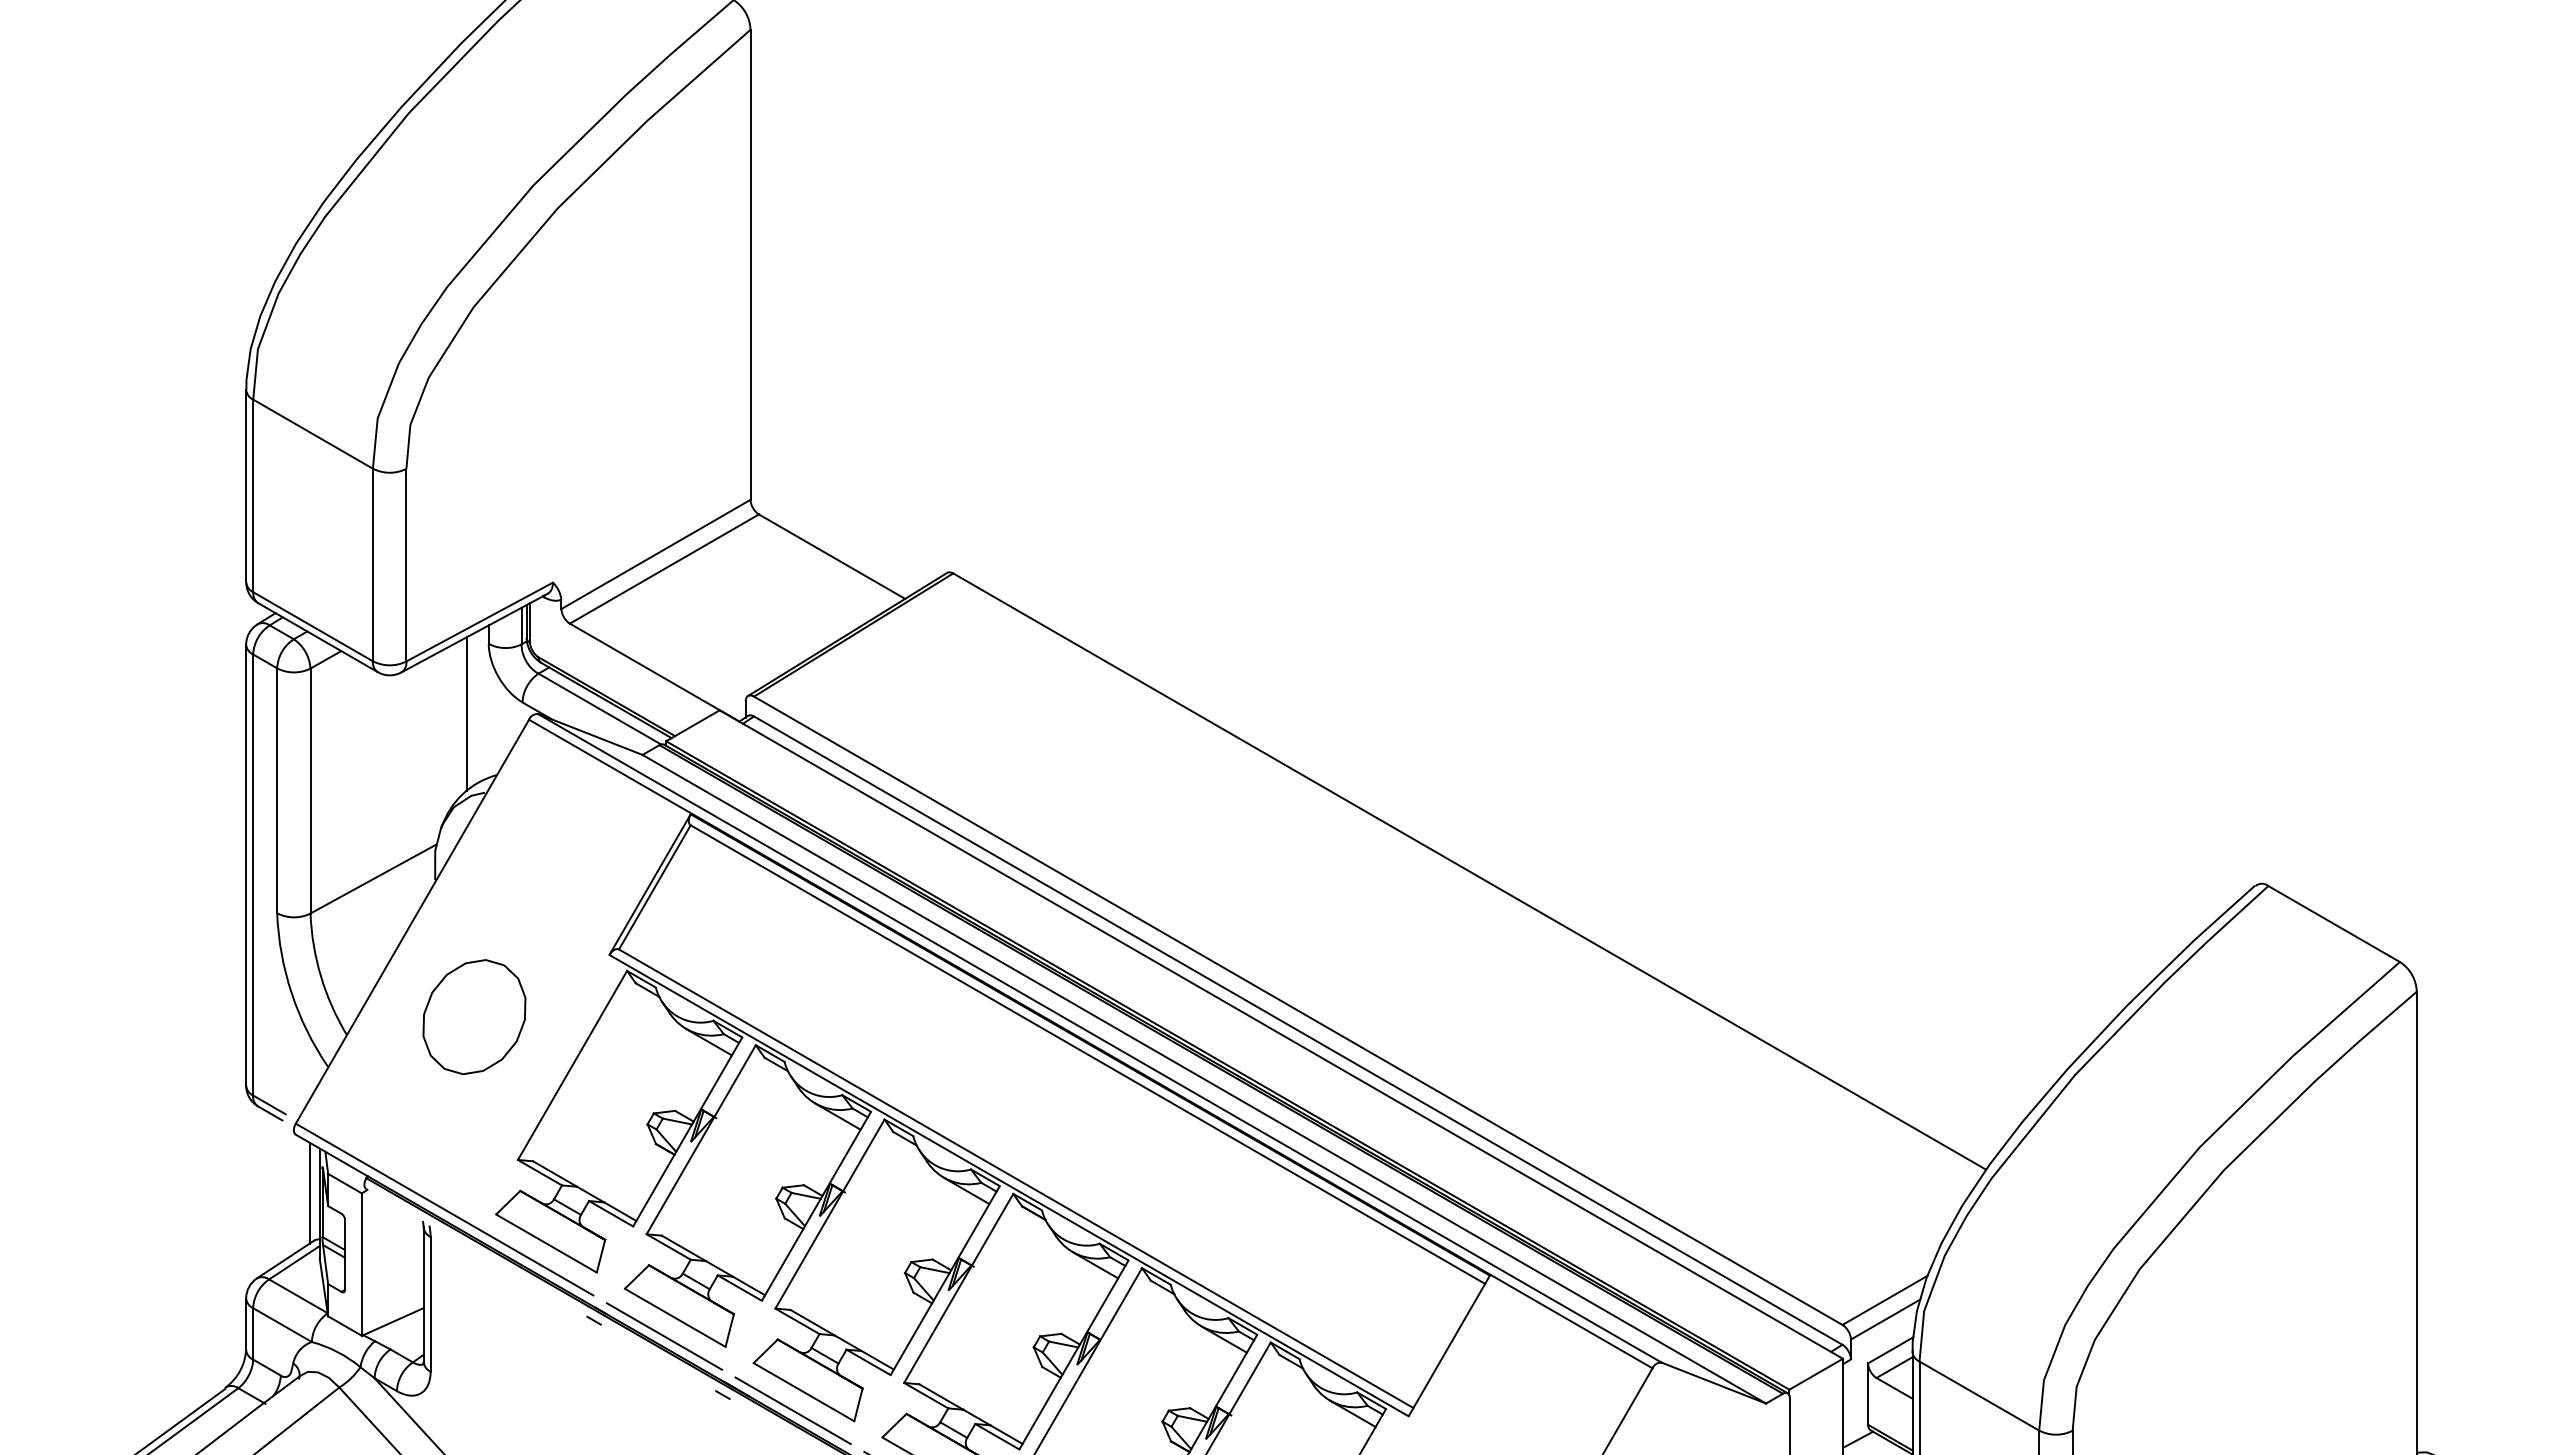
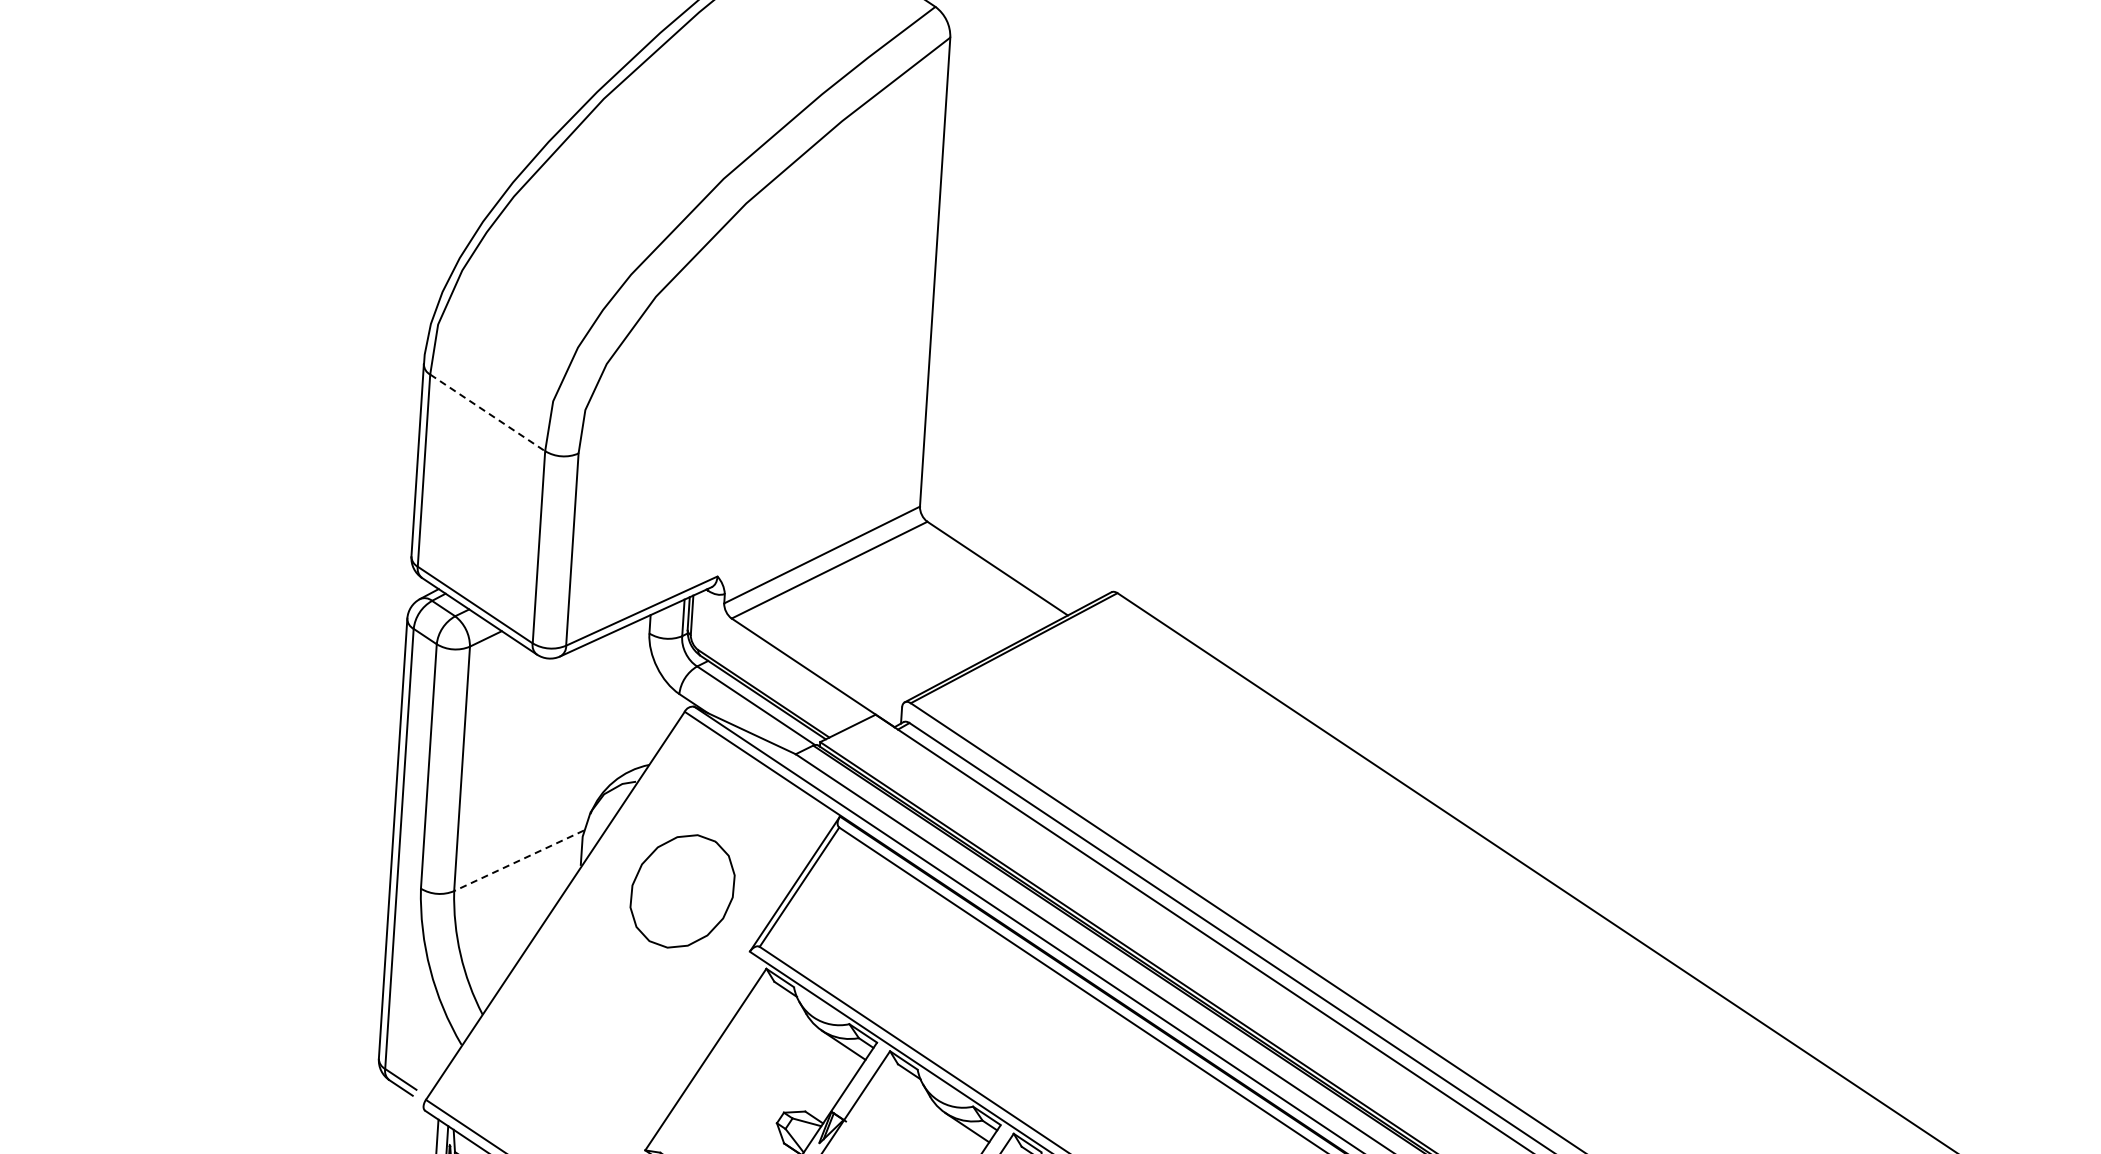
line: (313, 434) -> (488, 413), solid -> dashed
line: (467, 714) -> (623, 702), removed
line: (373, 879) -> (519, 861), solid -> dashed
part: (474, 1017) -> (682, 891), moved

